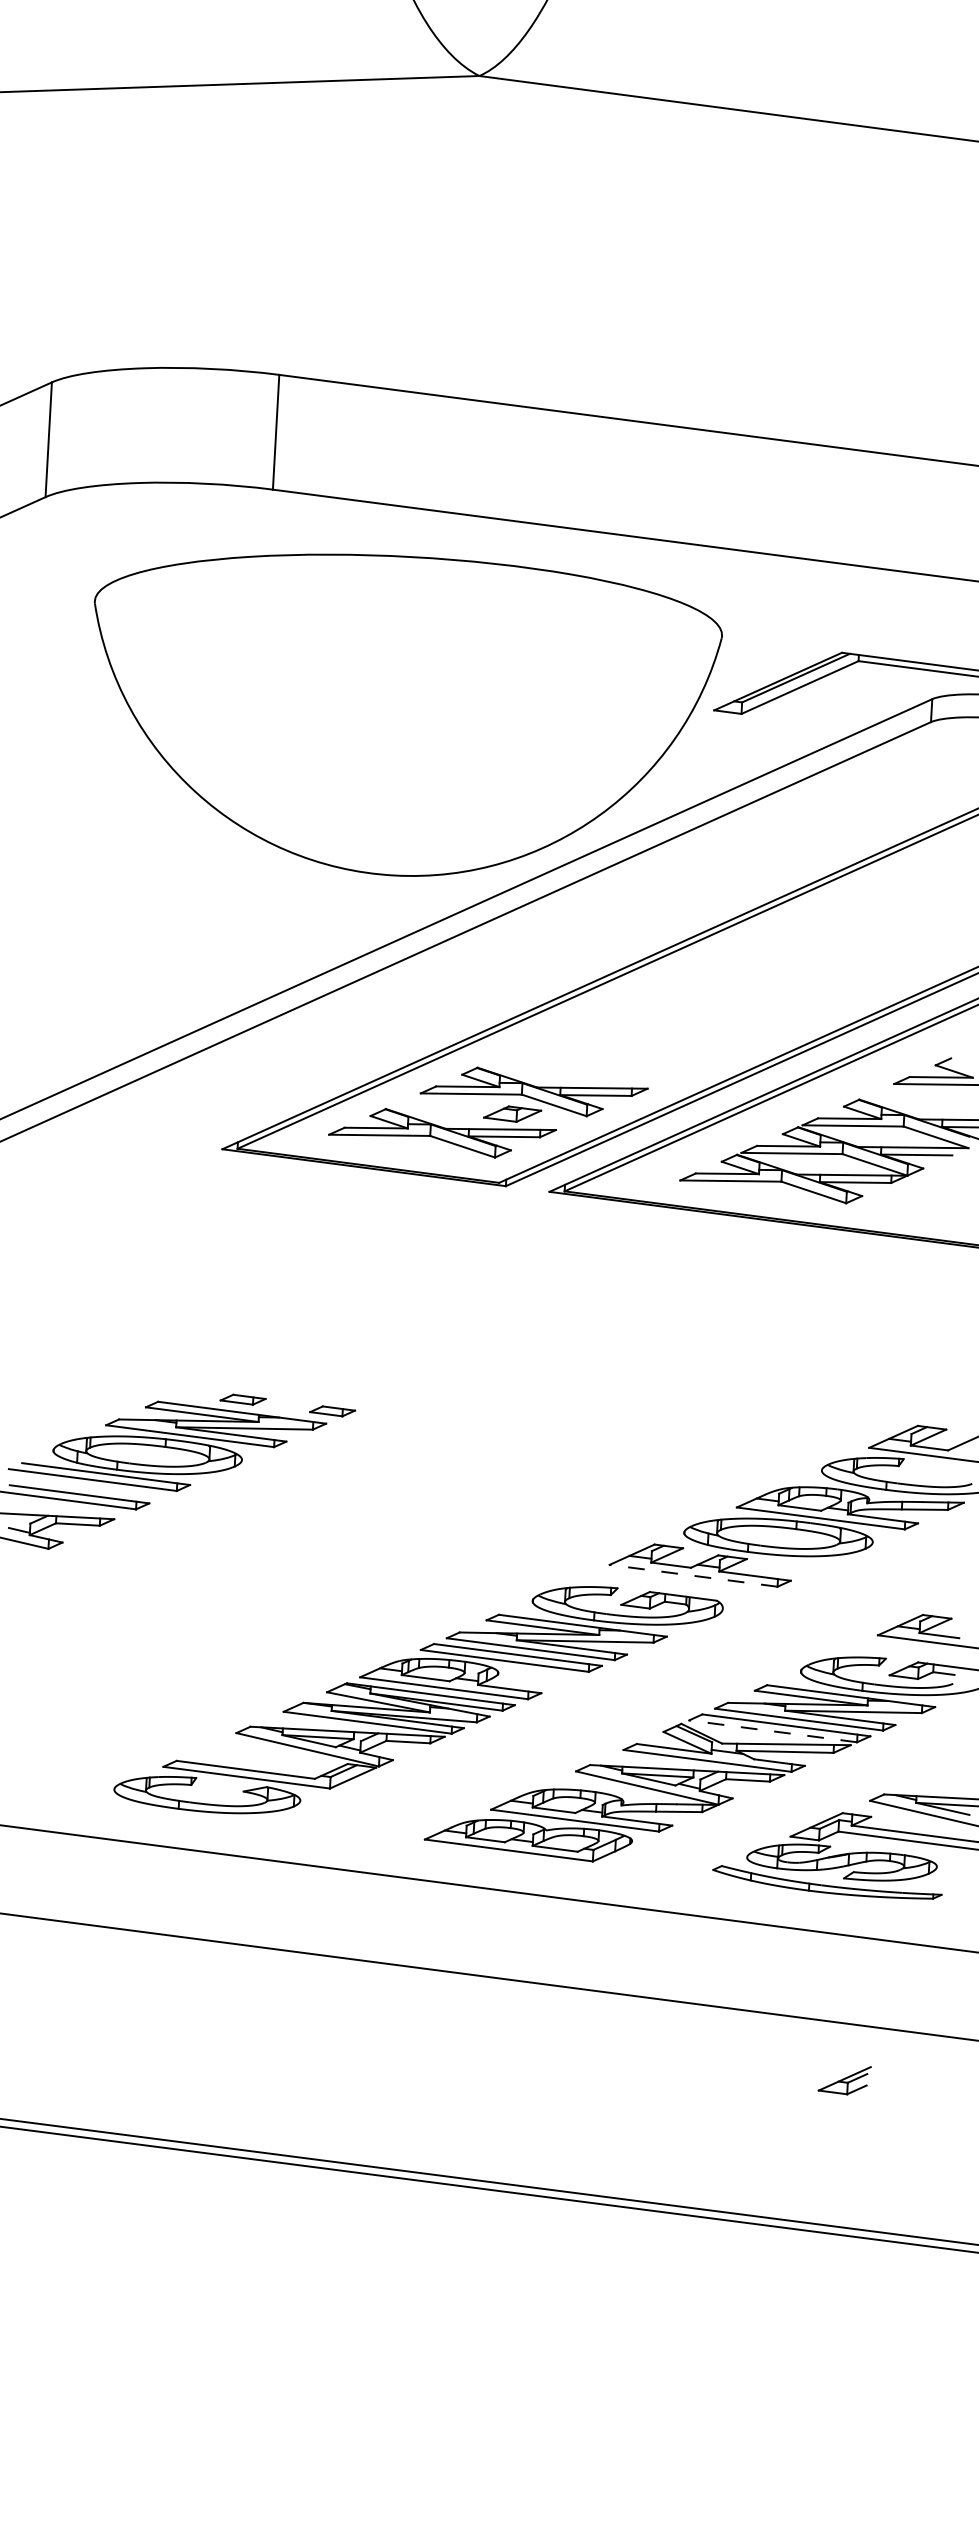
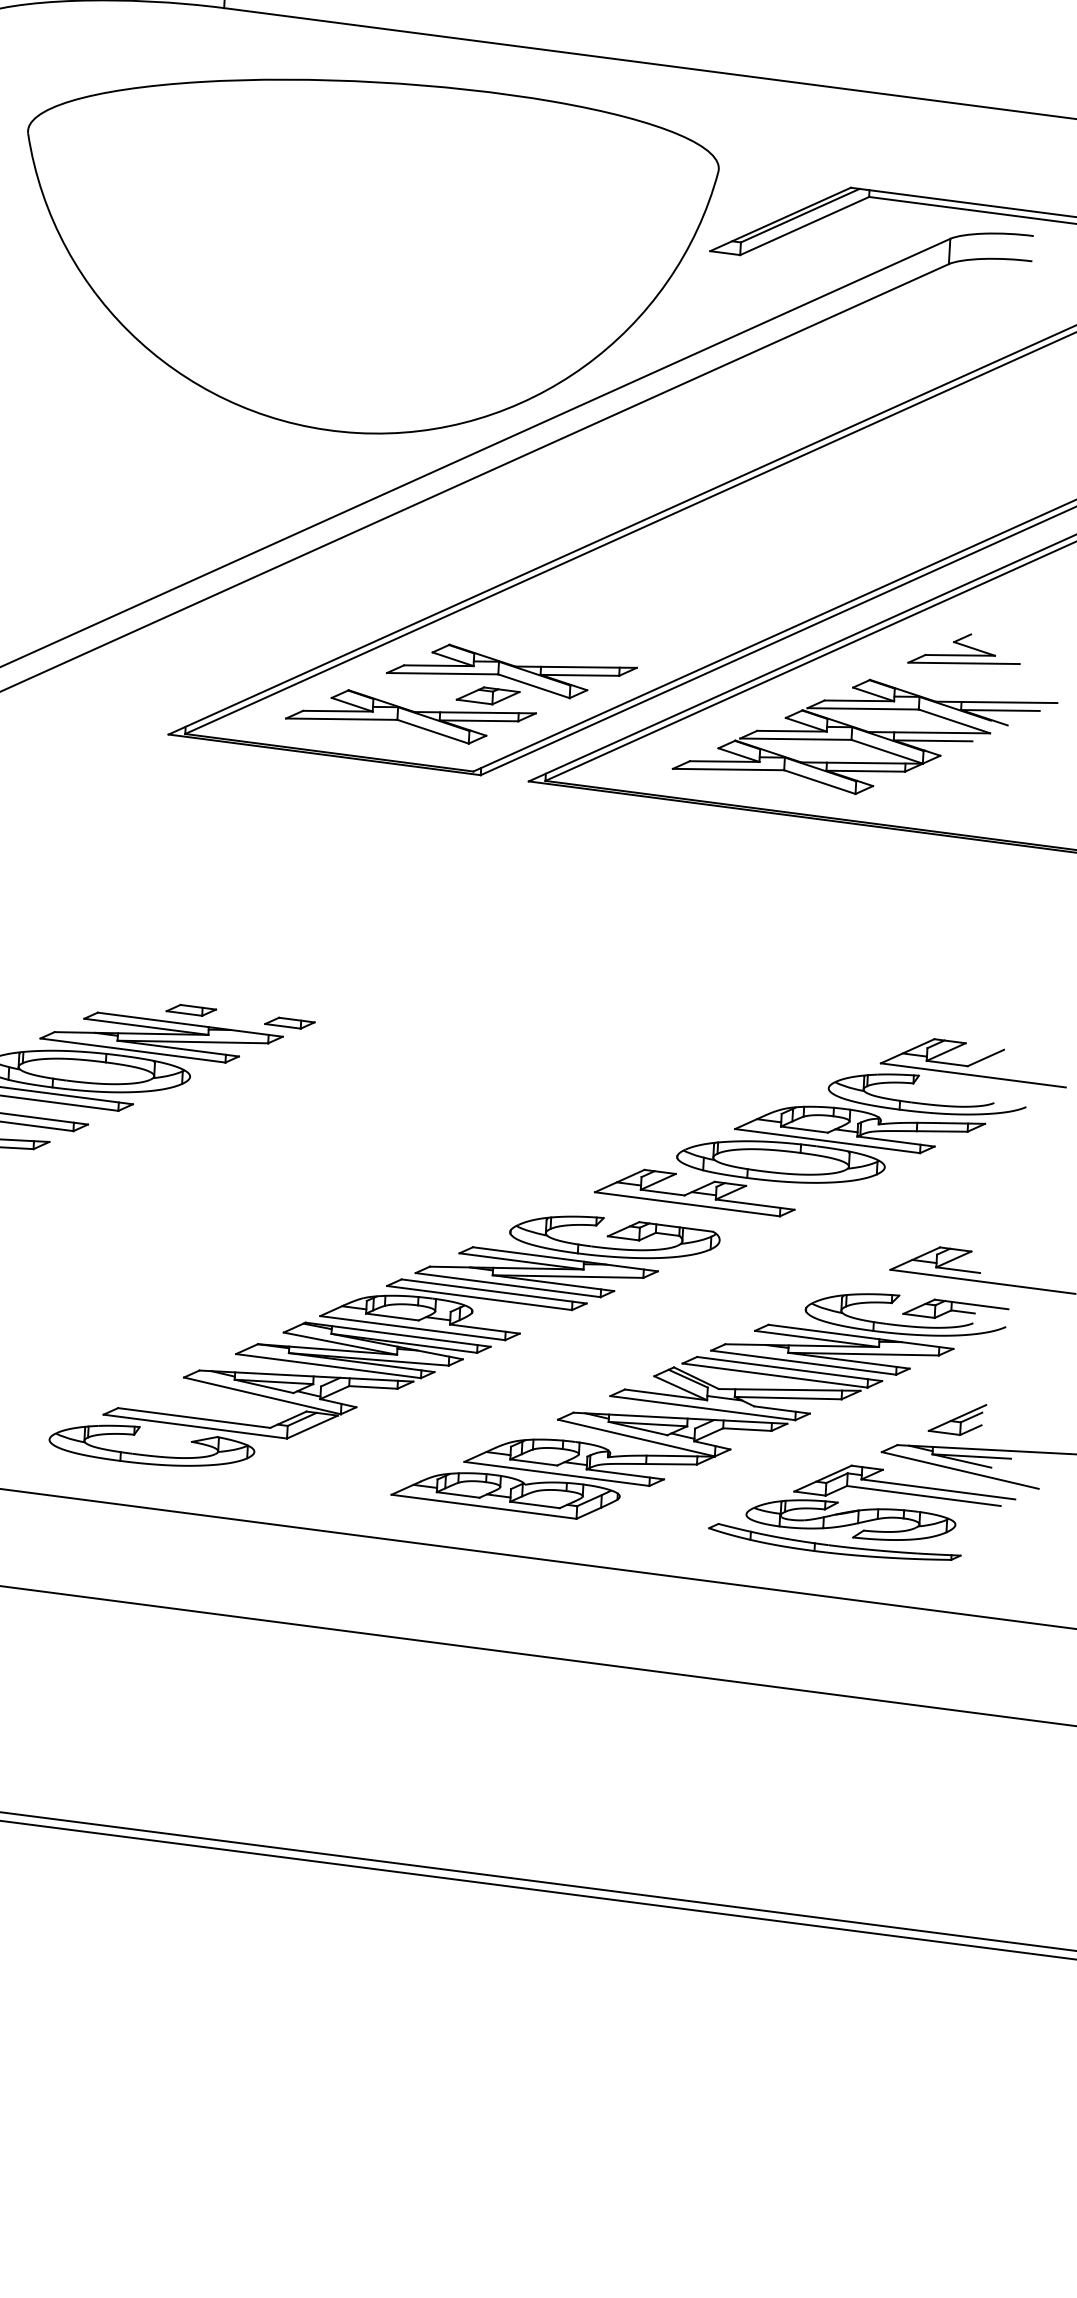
line: (693, 1575) -> (687, 1203), dashed -> solid
line: (773, 1731) -> (775, 1375), dashed -> solid
part: (844, 2080) -> (957, 1419), moved

